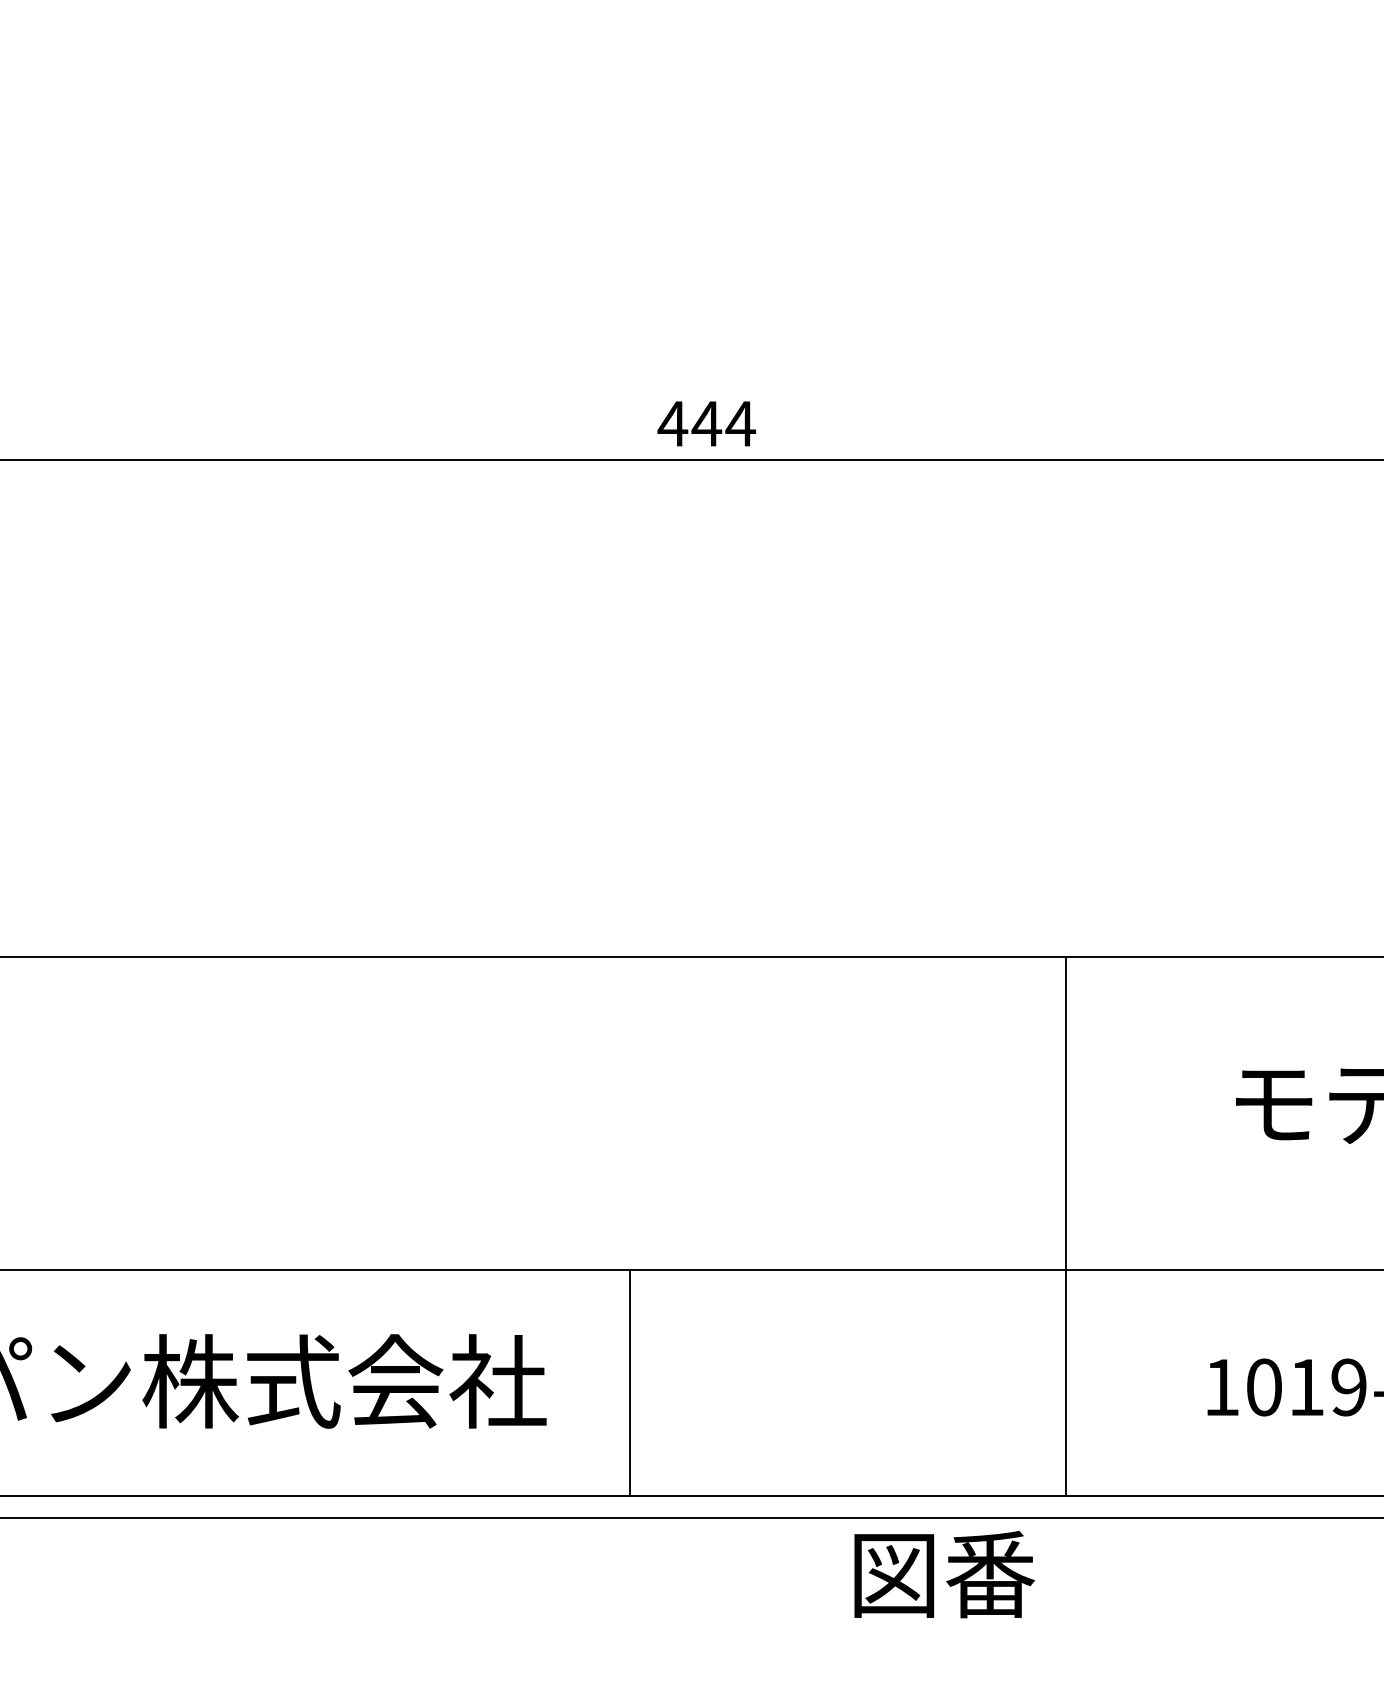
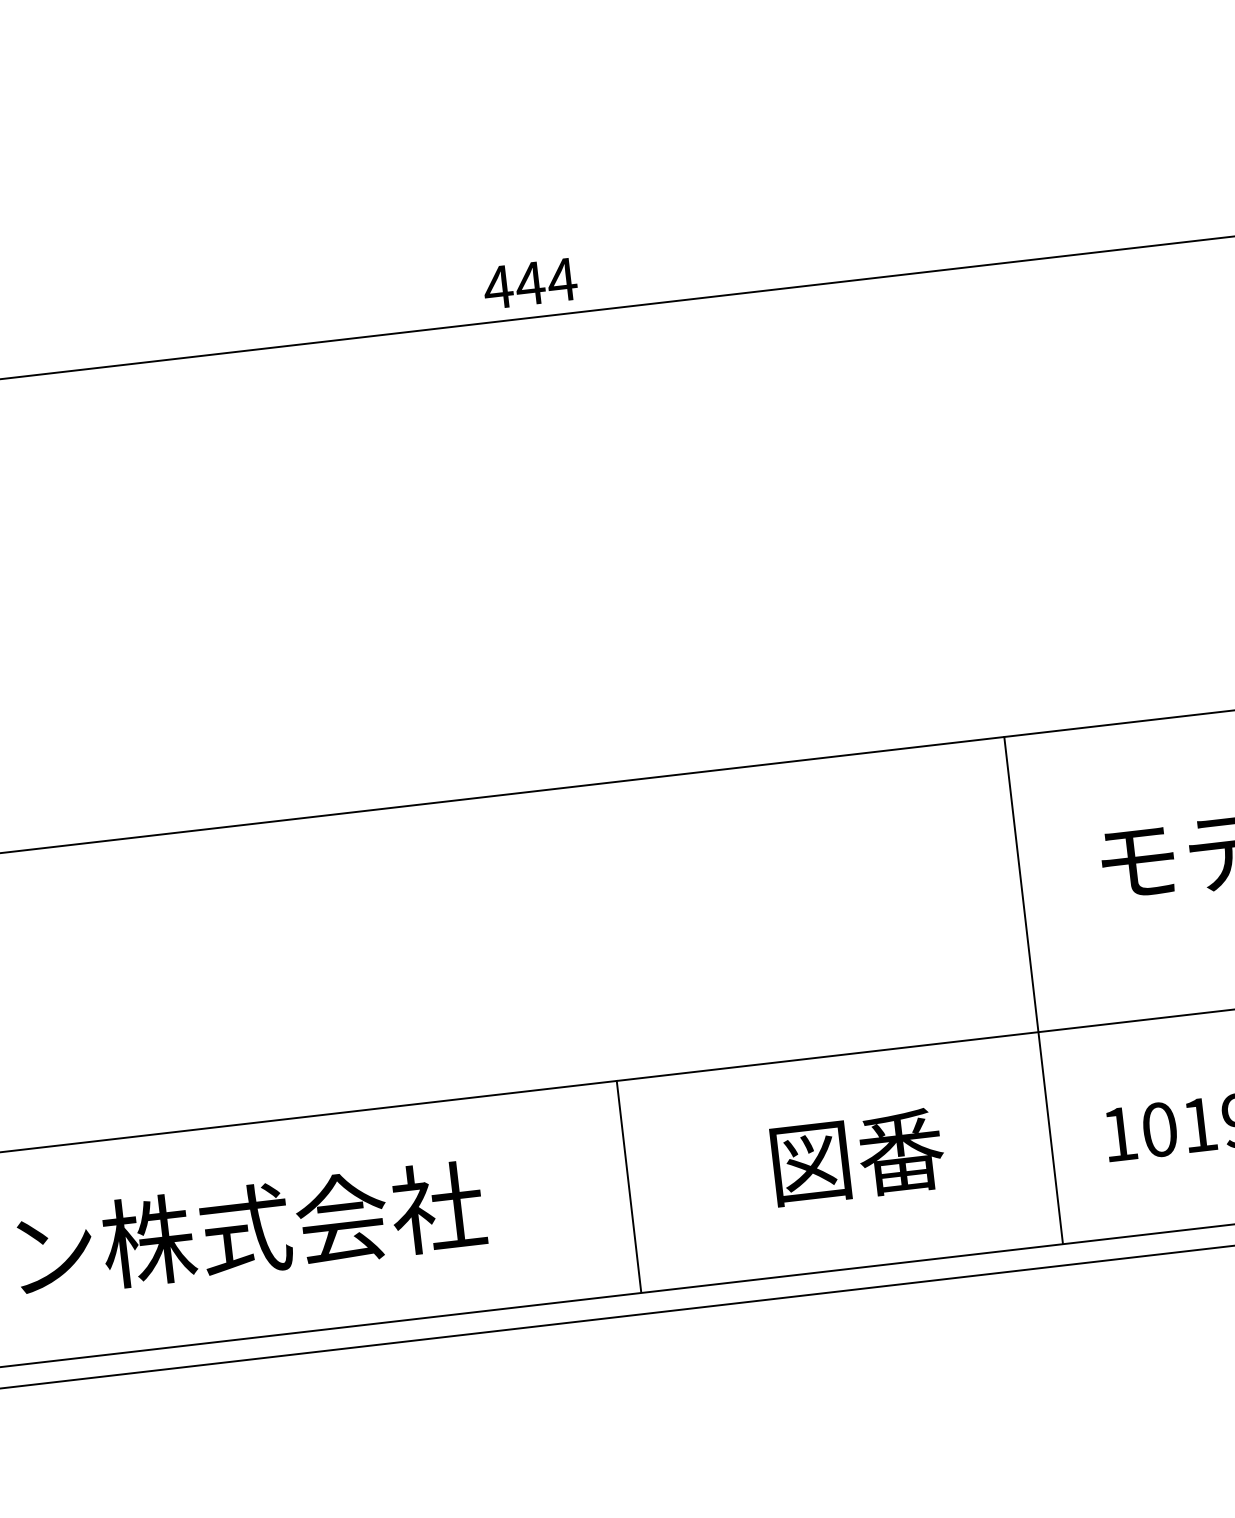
line: (1065, 1225) -> (1033, 989), moved
line: (629, 1382) -> (628, 1186), moved
text: (944, 1574) -> (858, 1157), moved

